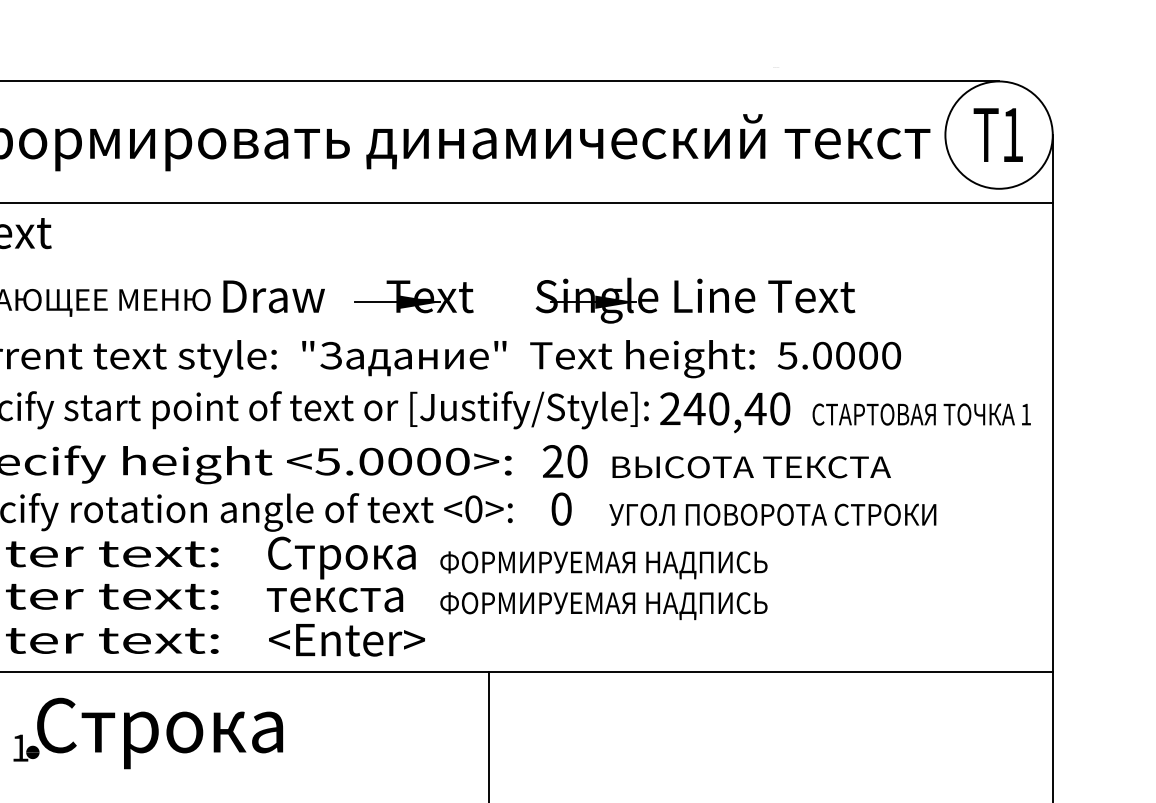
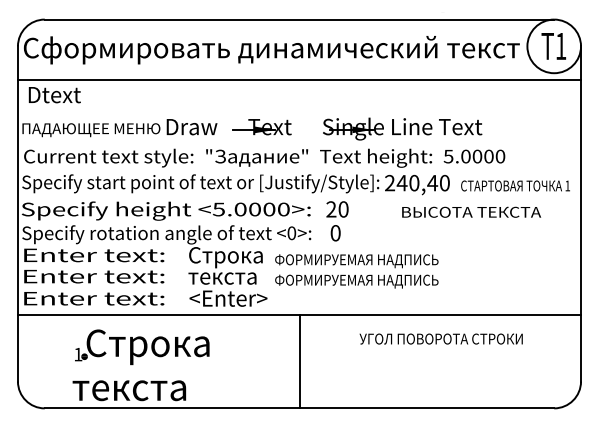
text: (751, 465) -> (471, 211), moved
text: (771, 513) -> (440, 338), moved
text: (148, 733) -> (142, 347), moved

